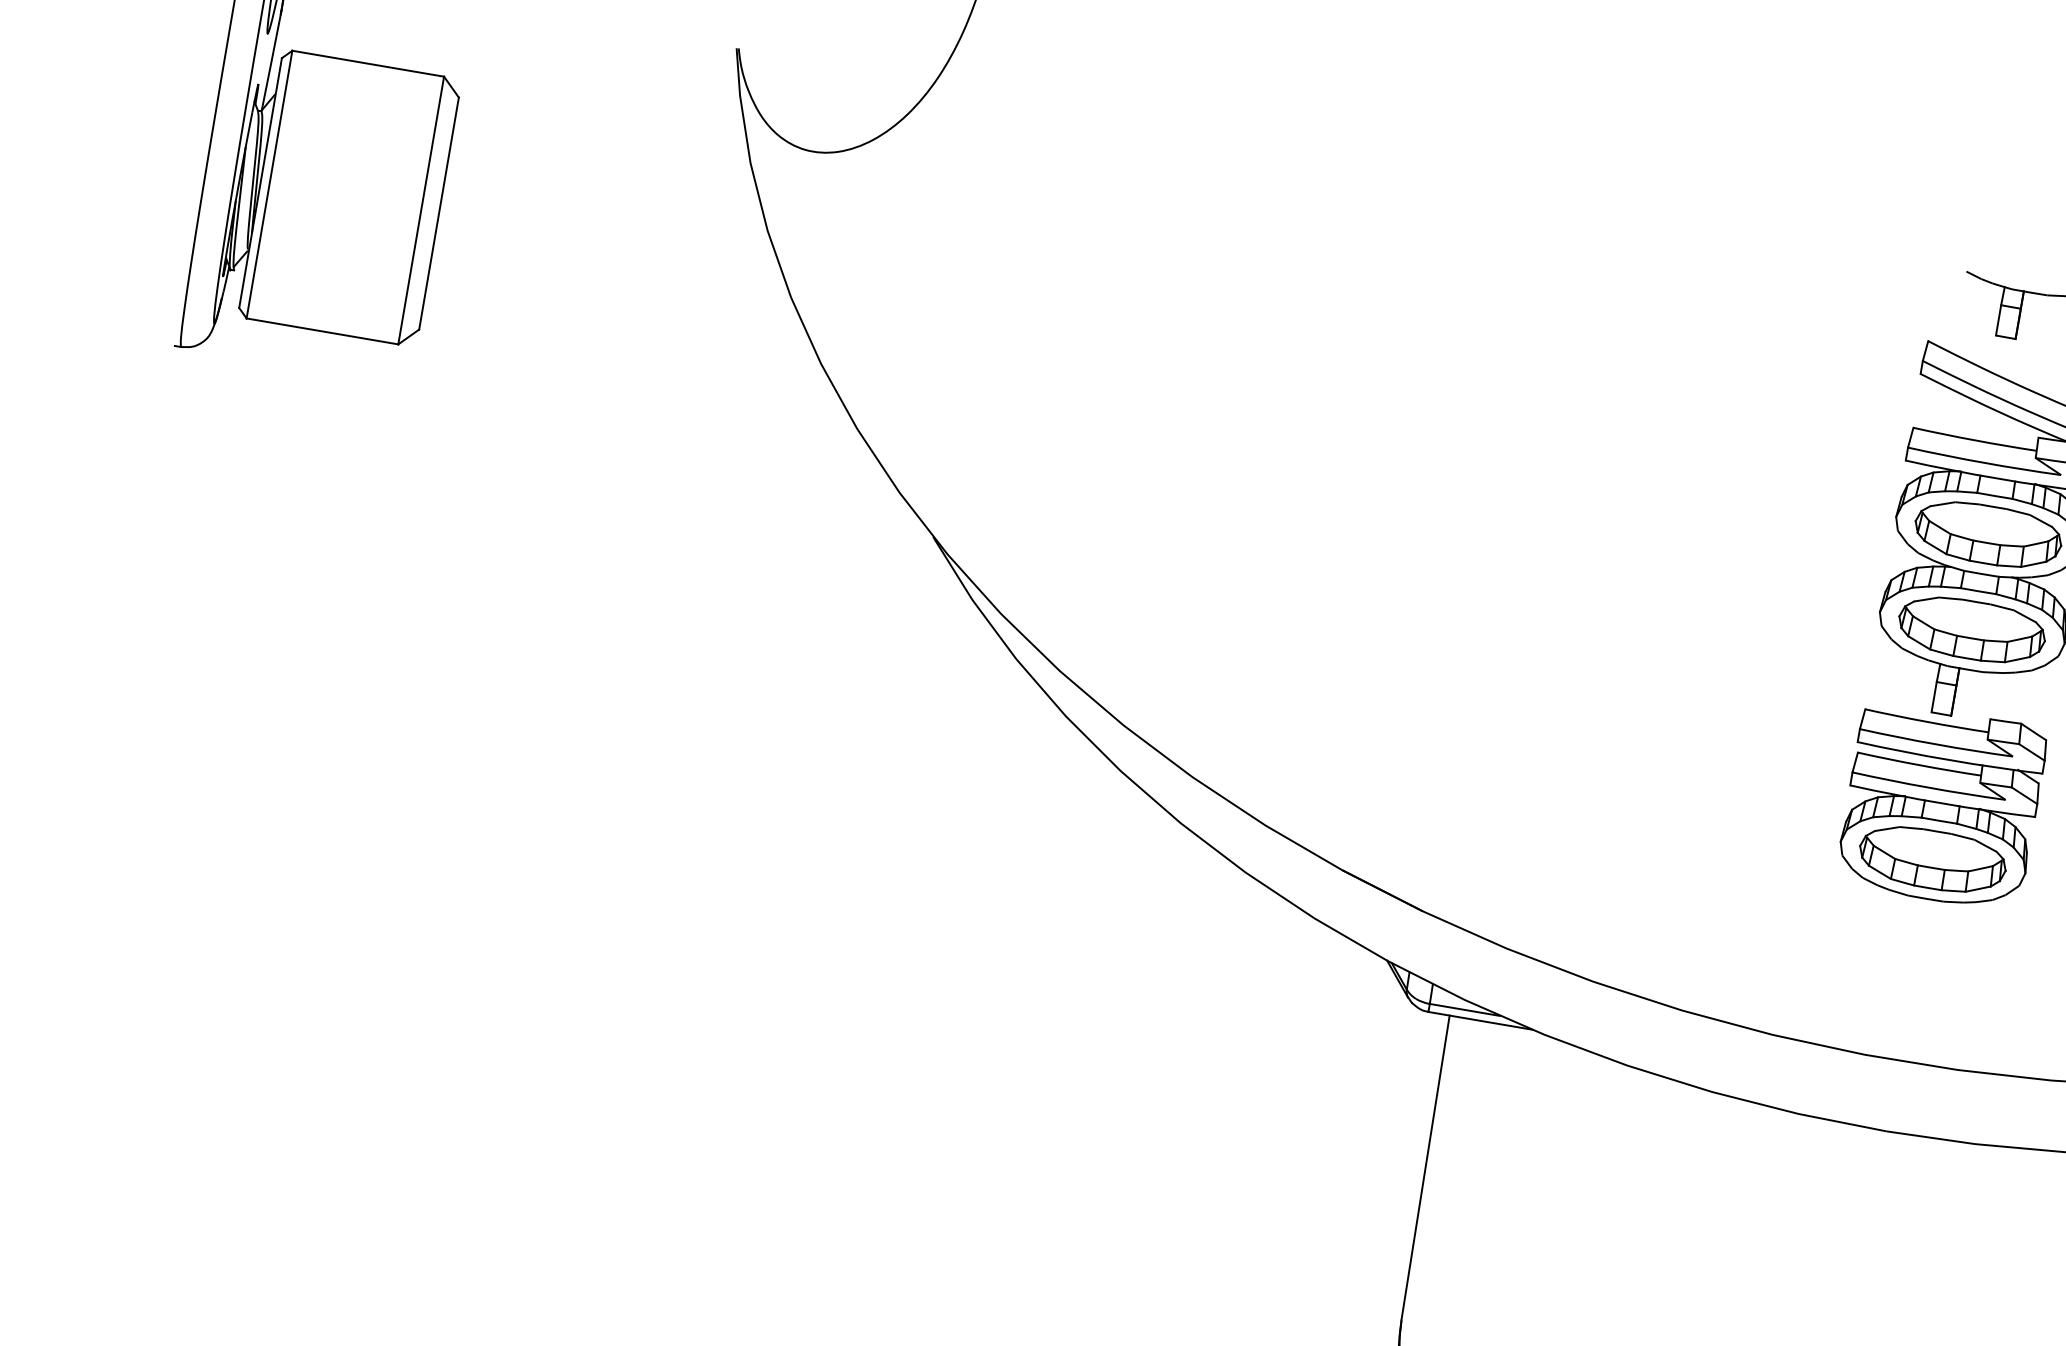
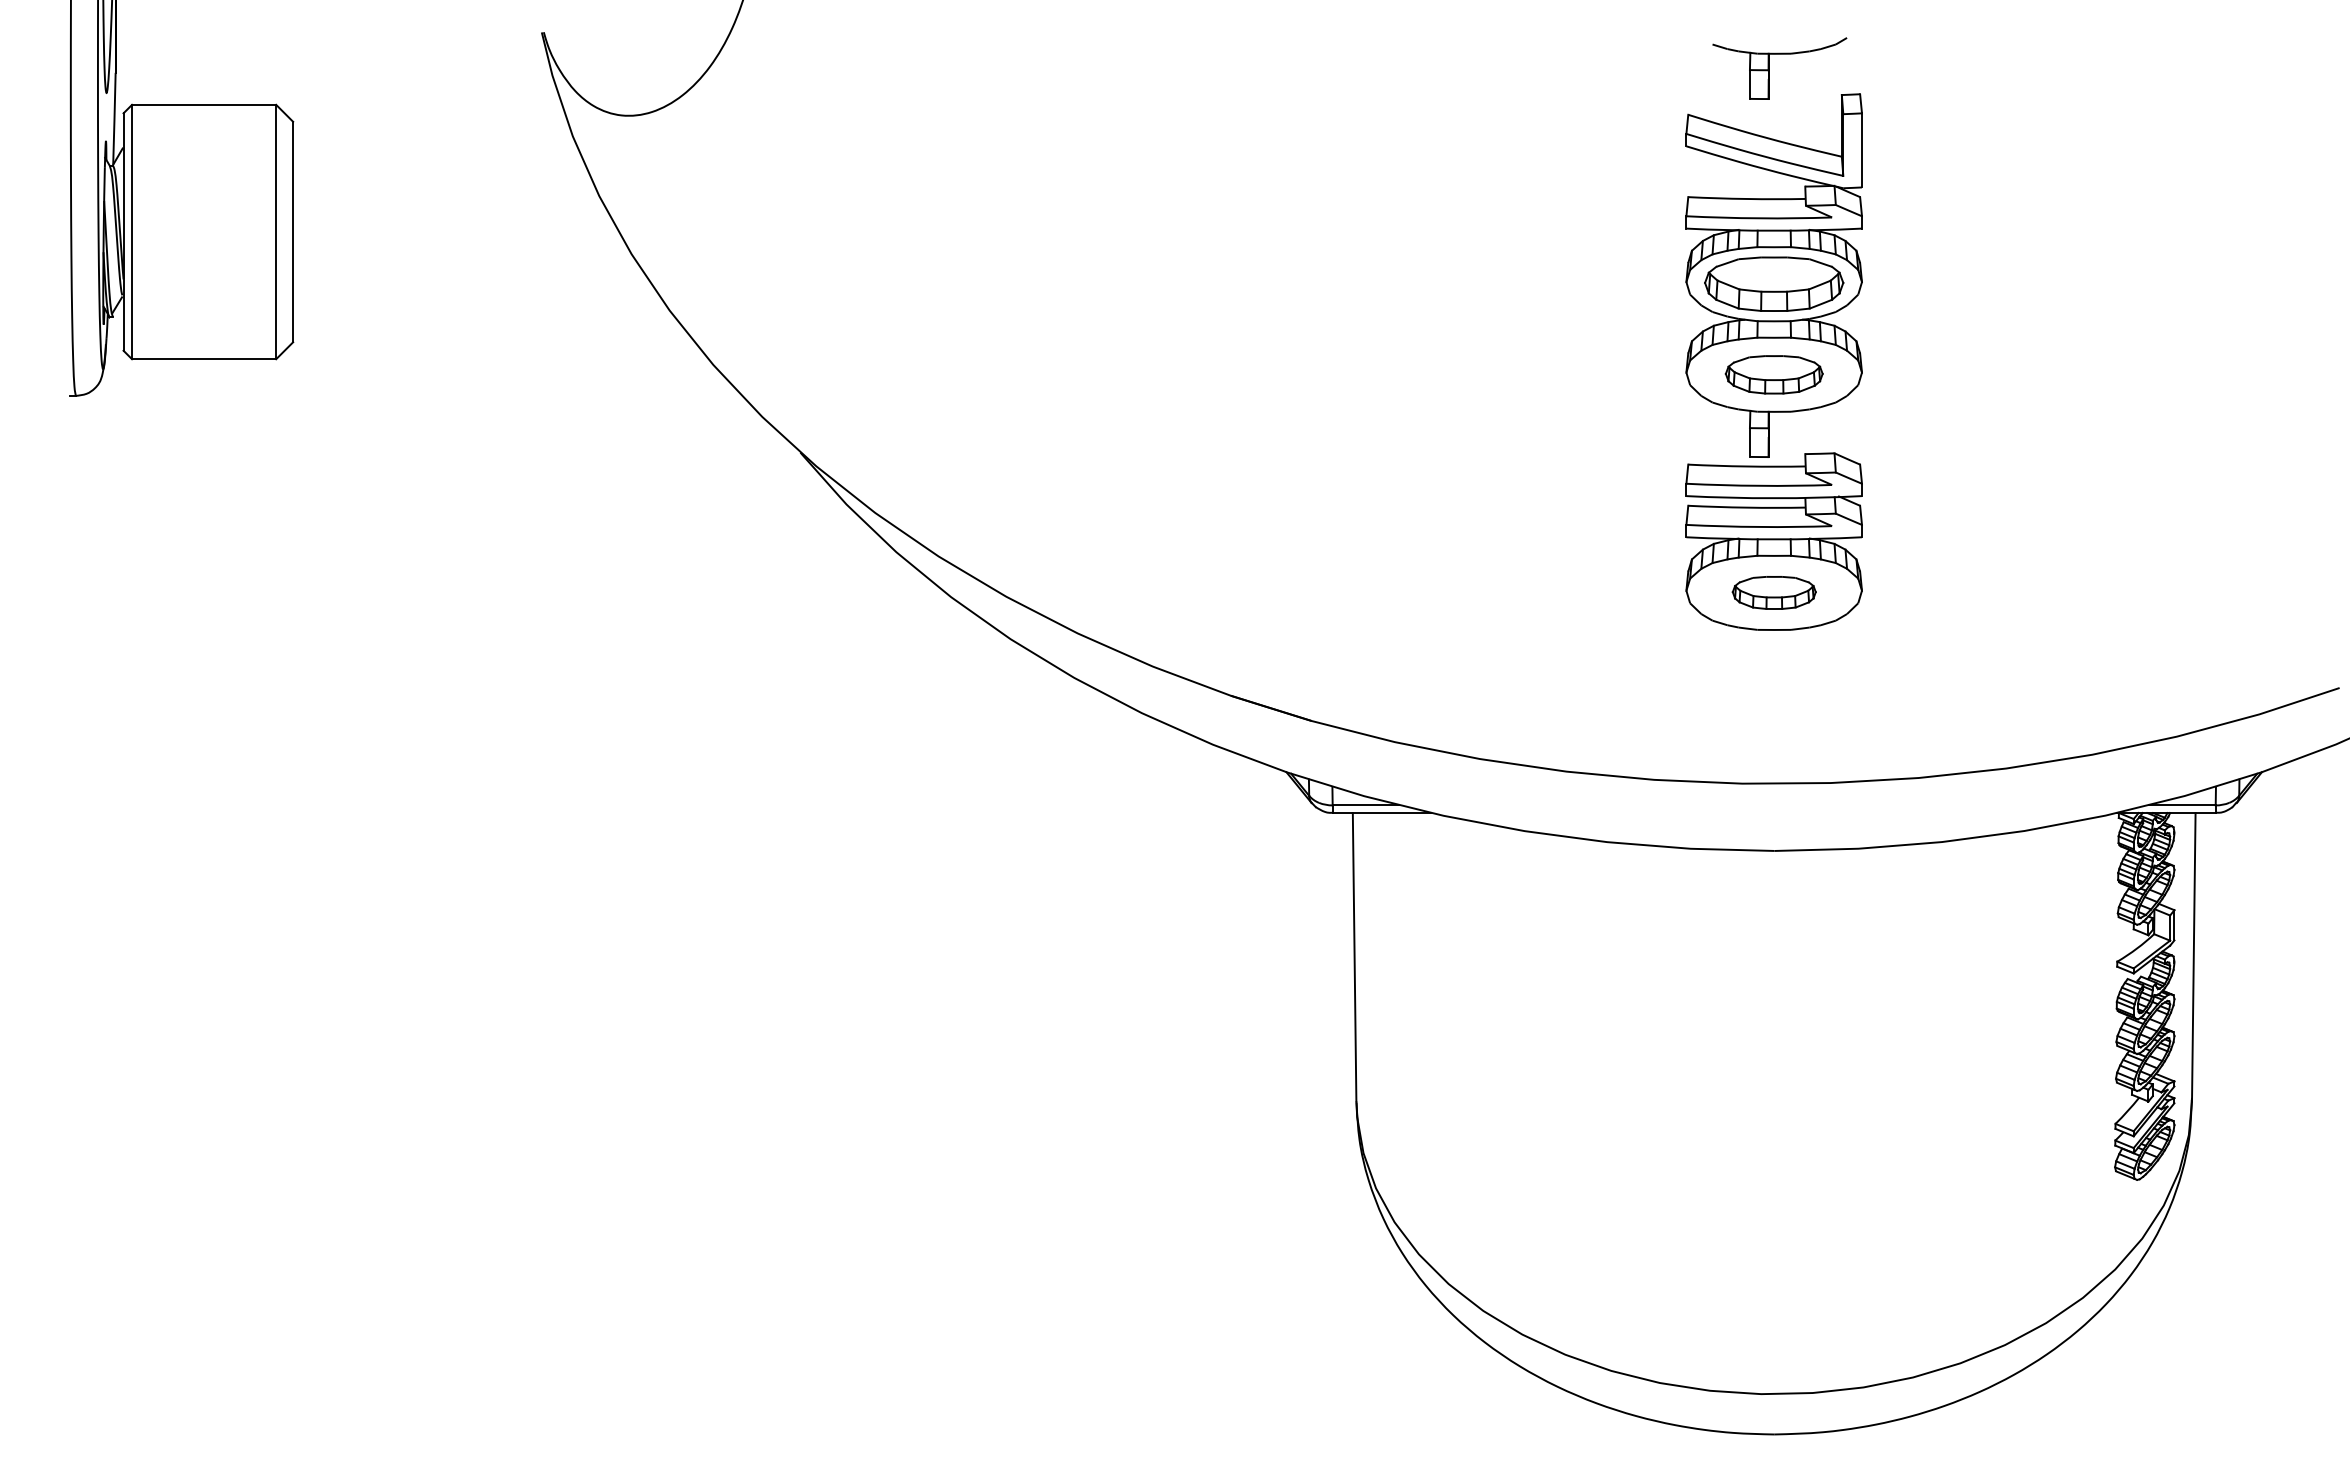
part: (1972, 629) -> (1774, 374), size x0.7
part: (1933, 859) -> (1774, 592), size x0.6

